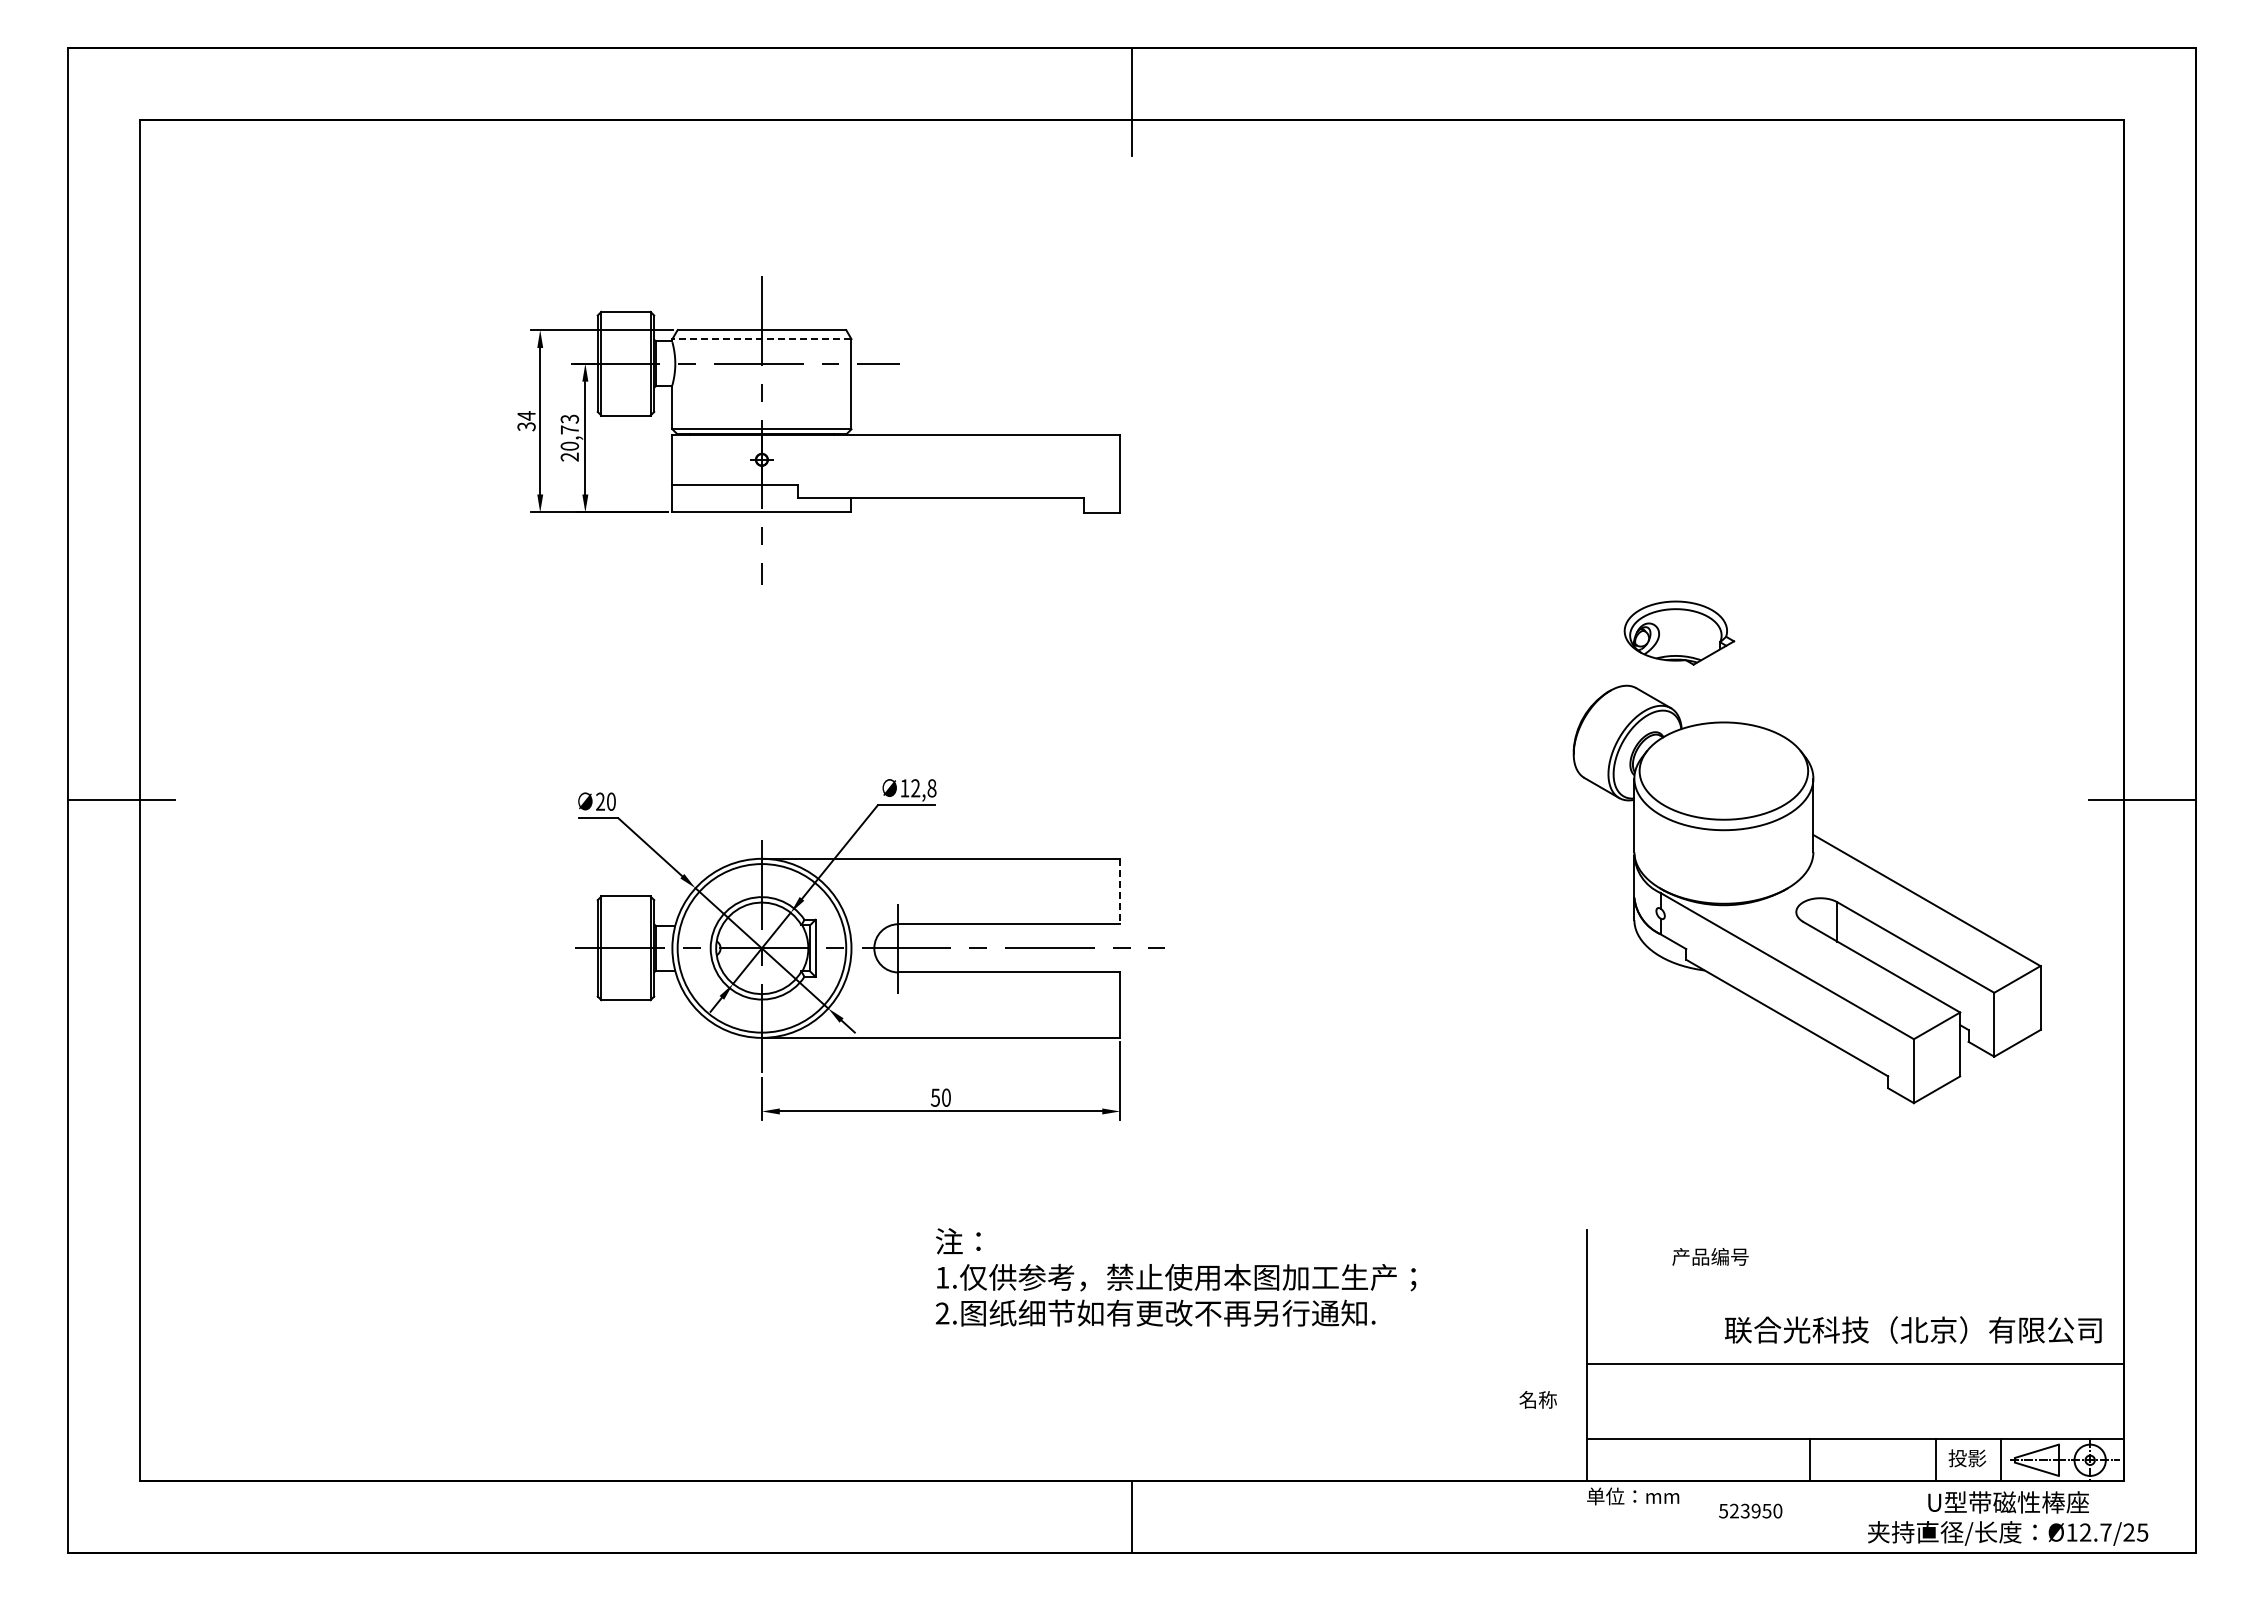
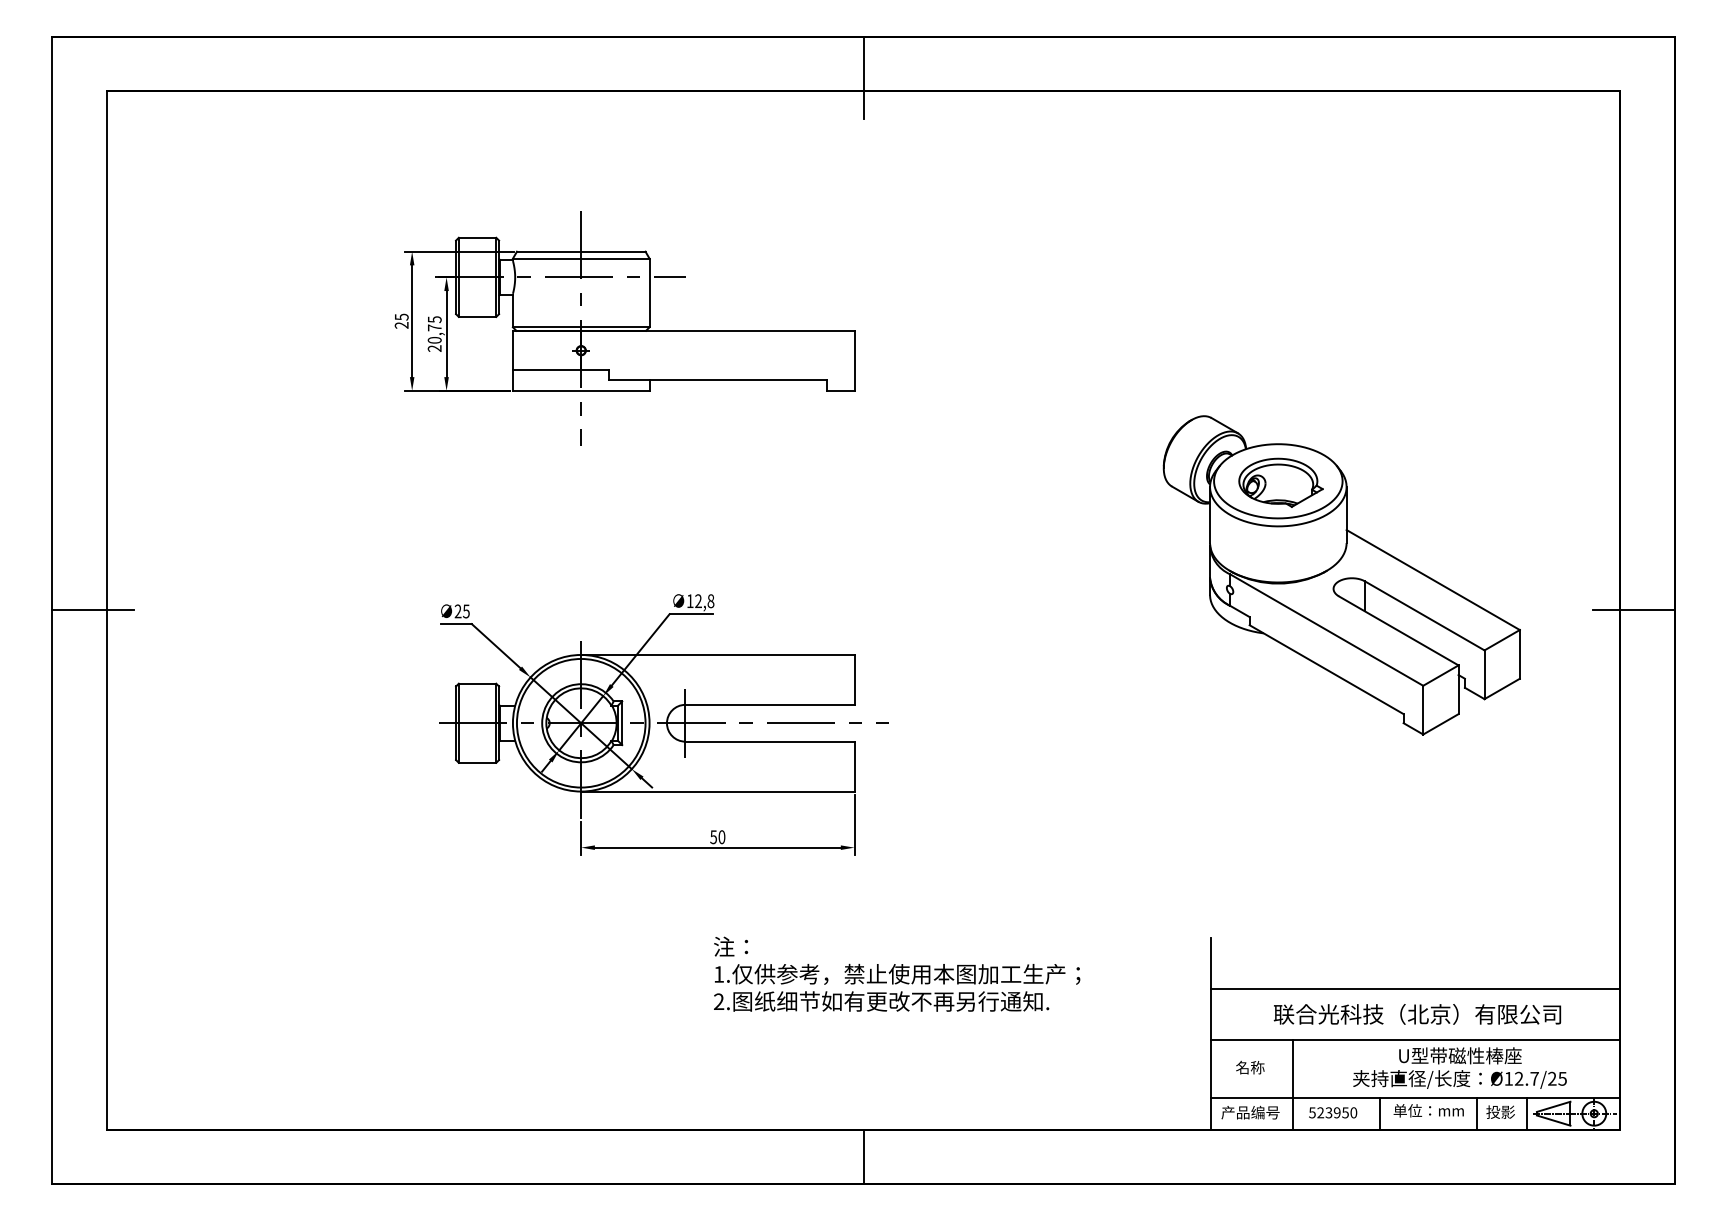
line: (761, 339) -> (580, 258), dashed -> solid
text: (569, 418) -> (434, 319), 20,73 -> 20,75
text: (526, 421) -> (401, 321), 34 -> 25
text: (610, 801) -> (465, 611), 20 -> 25
line: (1120, 891) -> (854, 679), dashed -> solid
part: (1806, 894) -> (1341, 575), moved
text: (1710, 1256) -> (1250, 1112), moved
line: (1855, 1297) -> (1415, 989), added
text: (1913, 1329) -> (1417, 1013), moved
text: (1537, 1399) -> (1249, 1067), moved
line: (1695, 1422) -> (1293, 1084), added
text: (1633, 1496) -> (1429, 1110), moved
text: (1750, 1510) -> (1332, 1112), moved
text: (2008, 1518) -> (1460, 1068), moved

